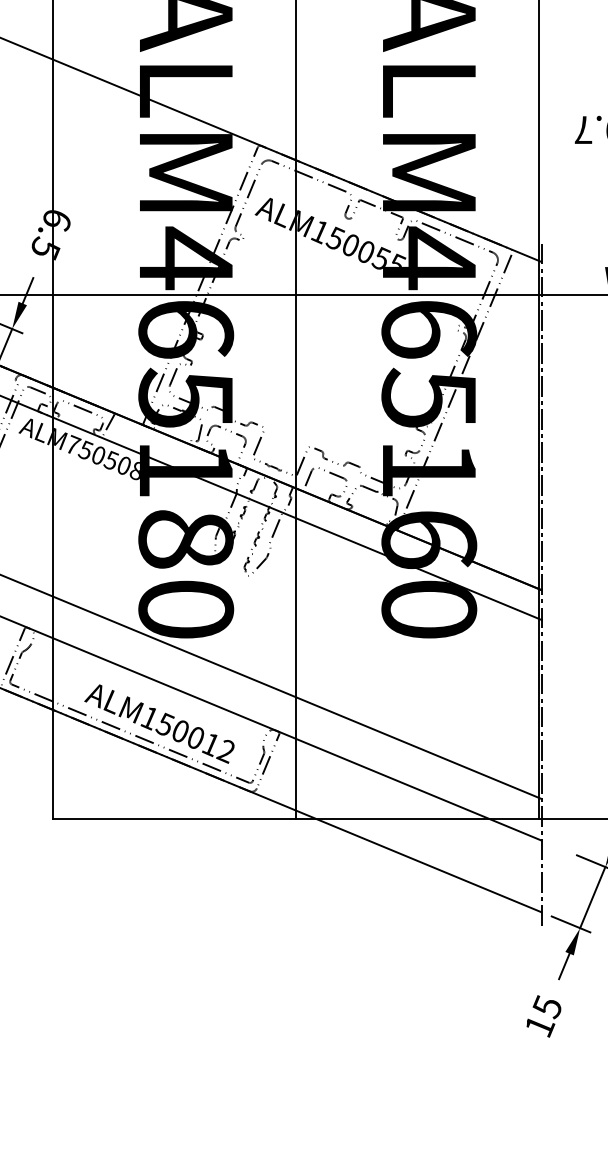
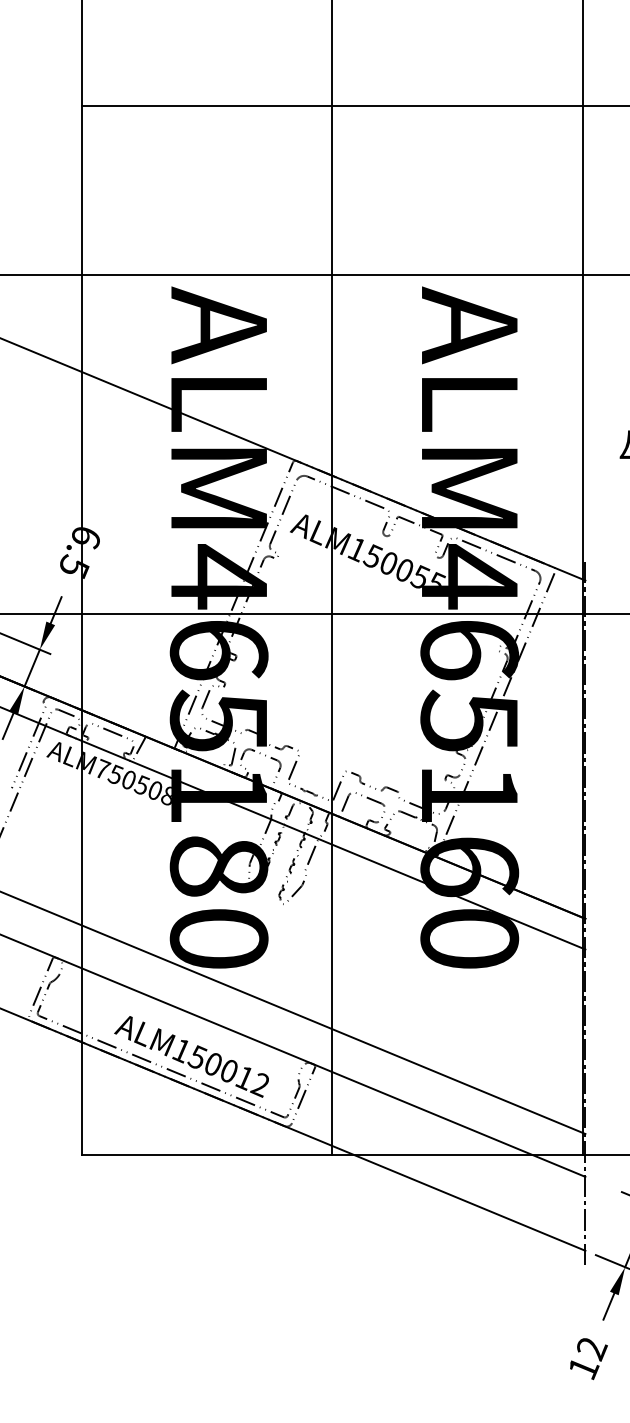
text: (547, 1007) -> (591, 1348), 15 -> 12

